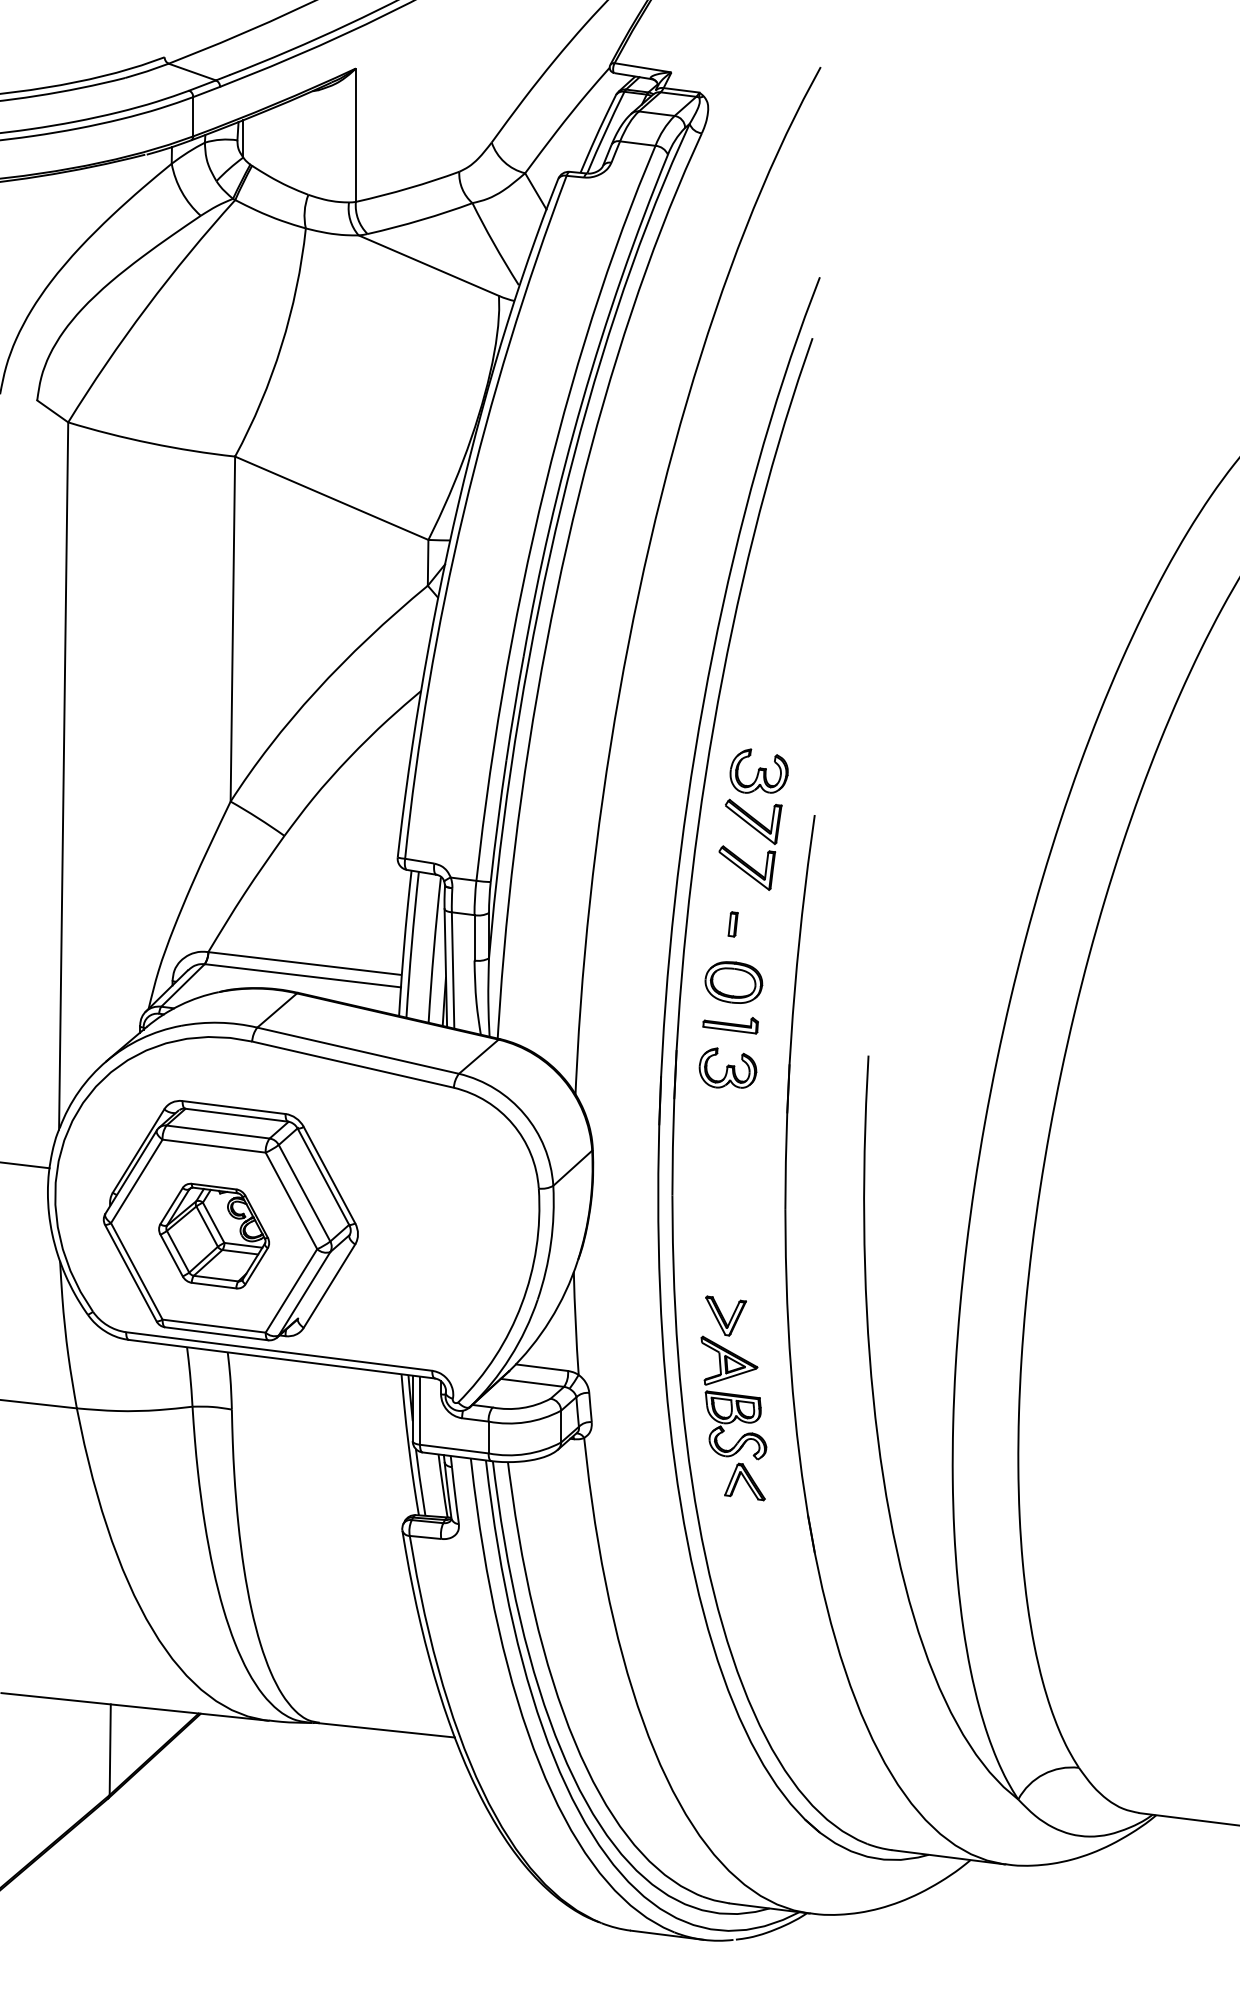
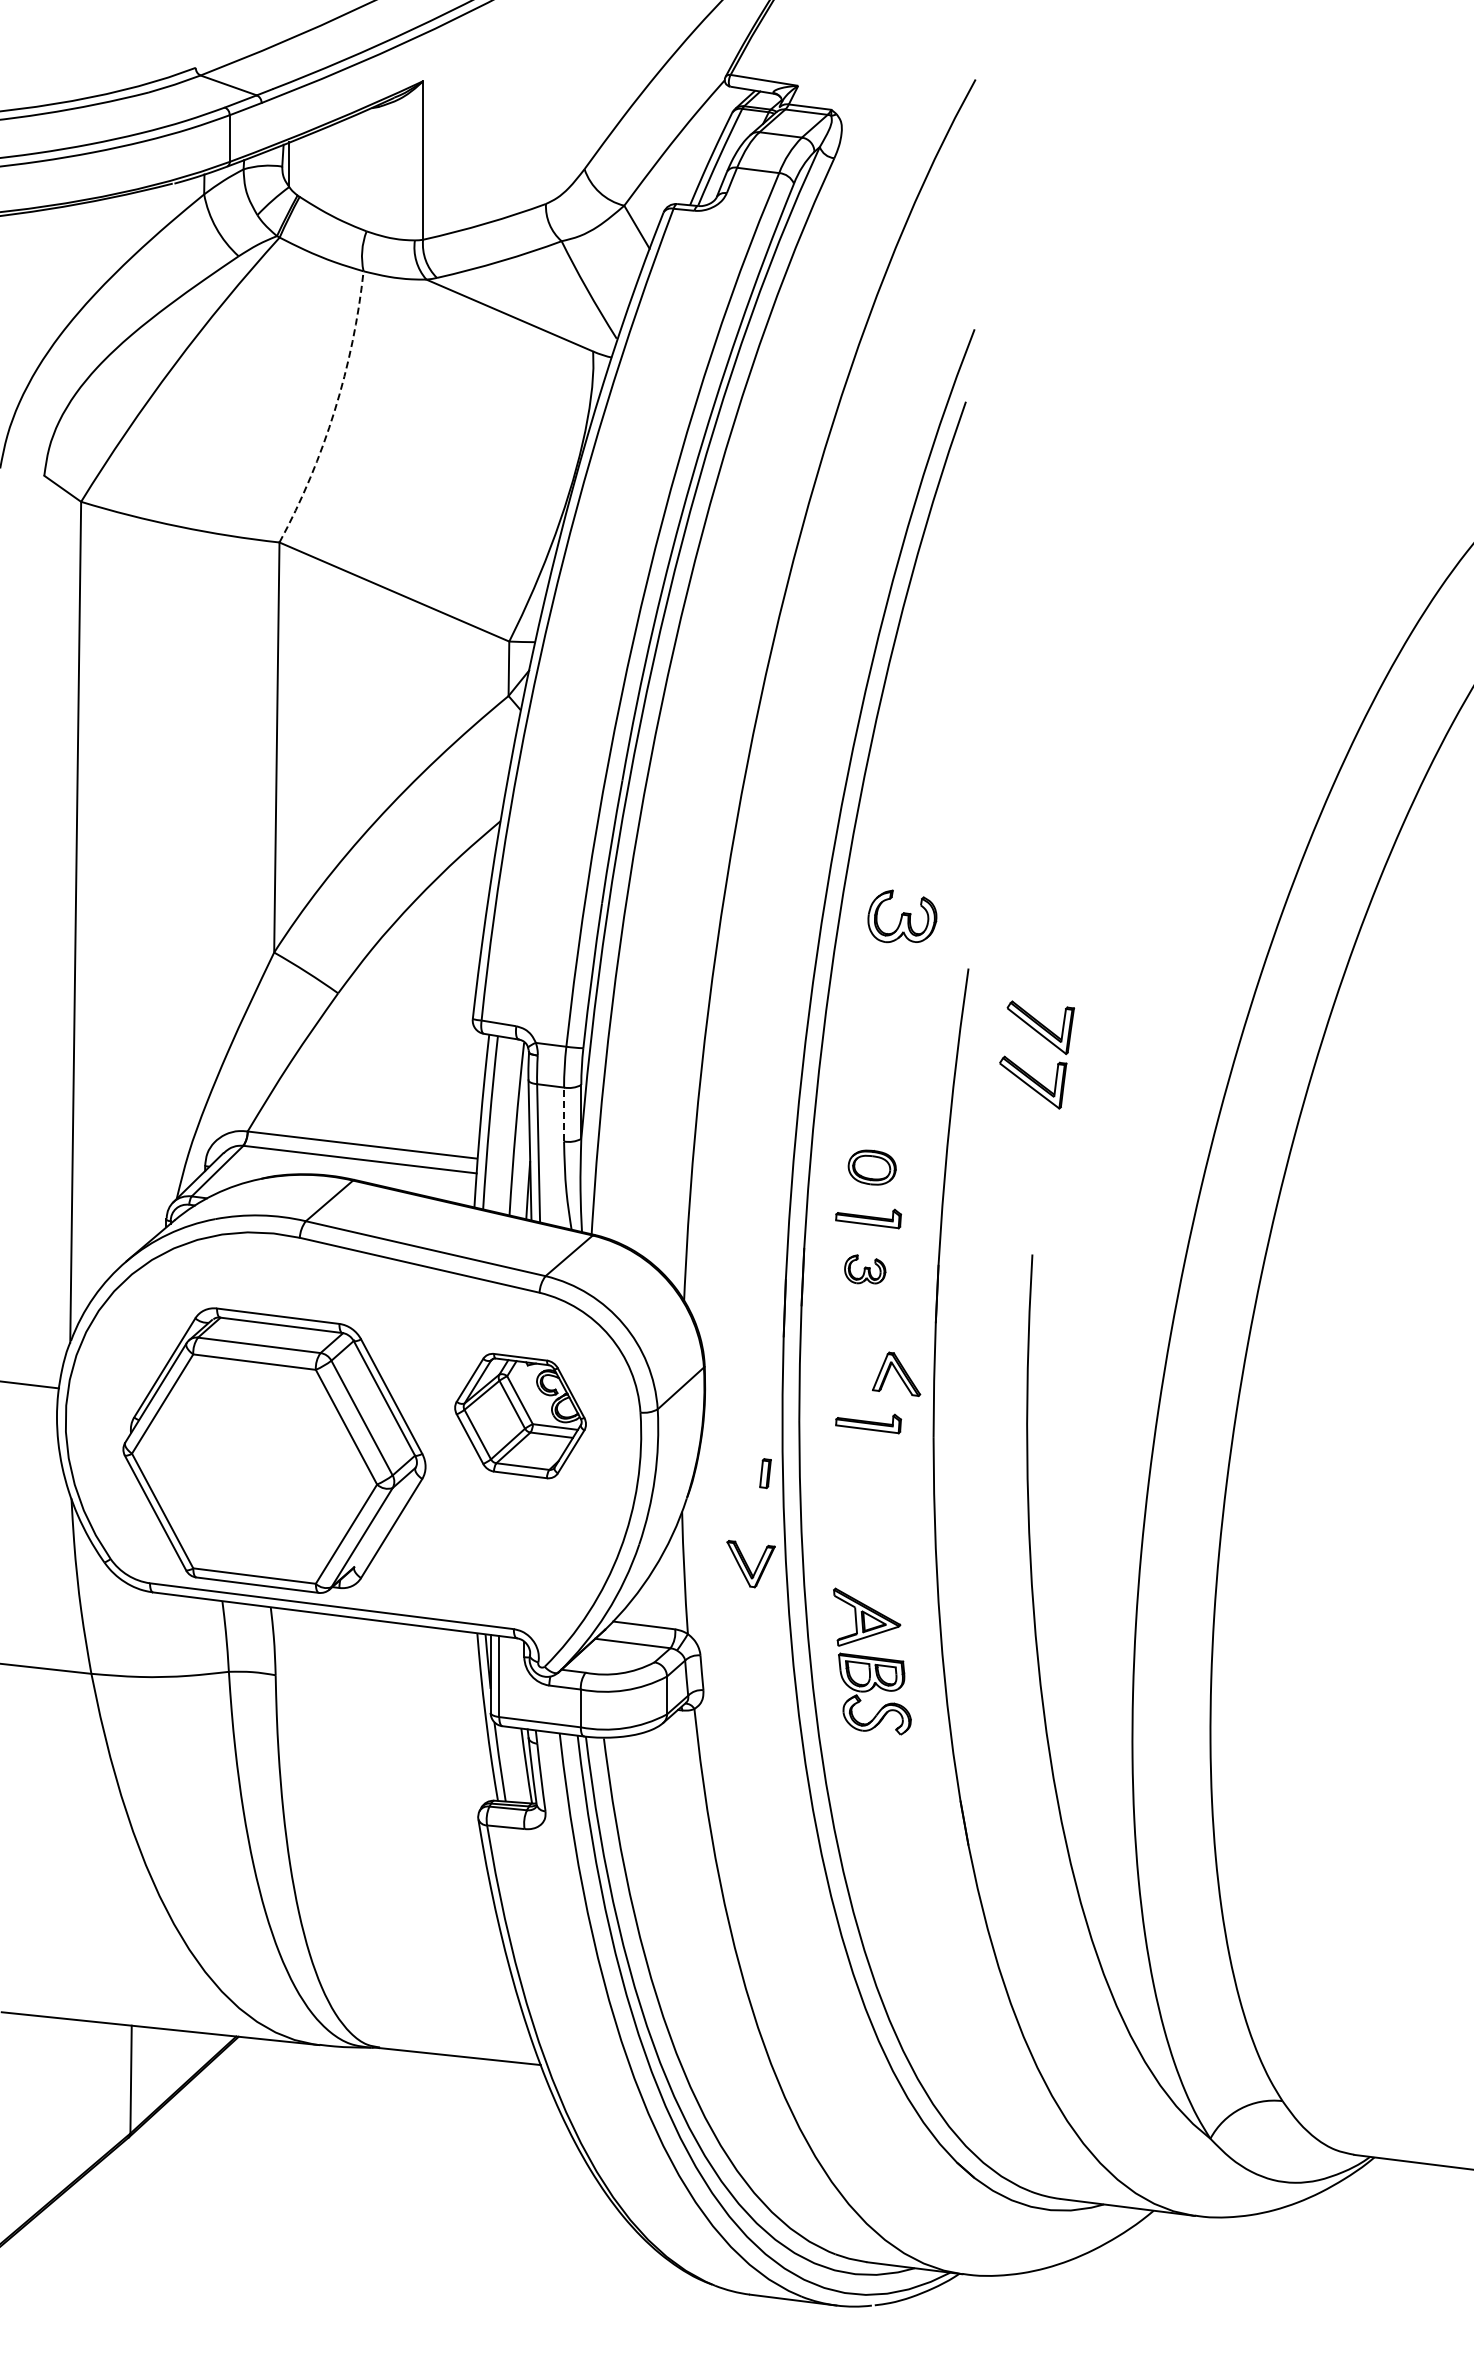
arc: (281, 345) -> (334, 410), solid -> dashed
part: (760, 834) -> (1049, 1042), moved
part: (733, 924) -> (765, 1473), moved
line: (474, 937) -> (564, 1114), solid -> dashed
part: (733, 982) -> (871, 1167), size x0.7
part: (727, 1068) -> (864, 1269), size x0.6
part: (730, 1197) -> (868, 1423), added
part: (214, 1236) -> (520, 1416), moved
part: (725, 1316) -> (750, 1564), moved
part: (744, 1481) -> (896, 1373), moved

